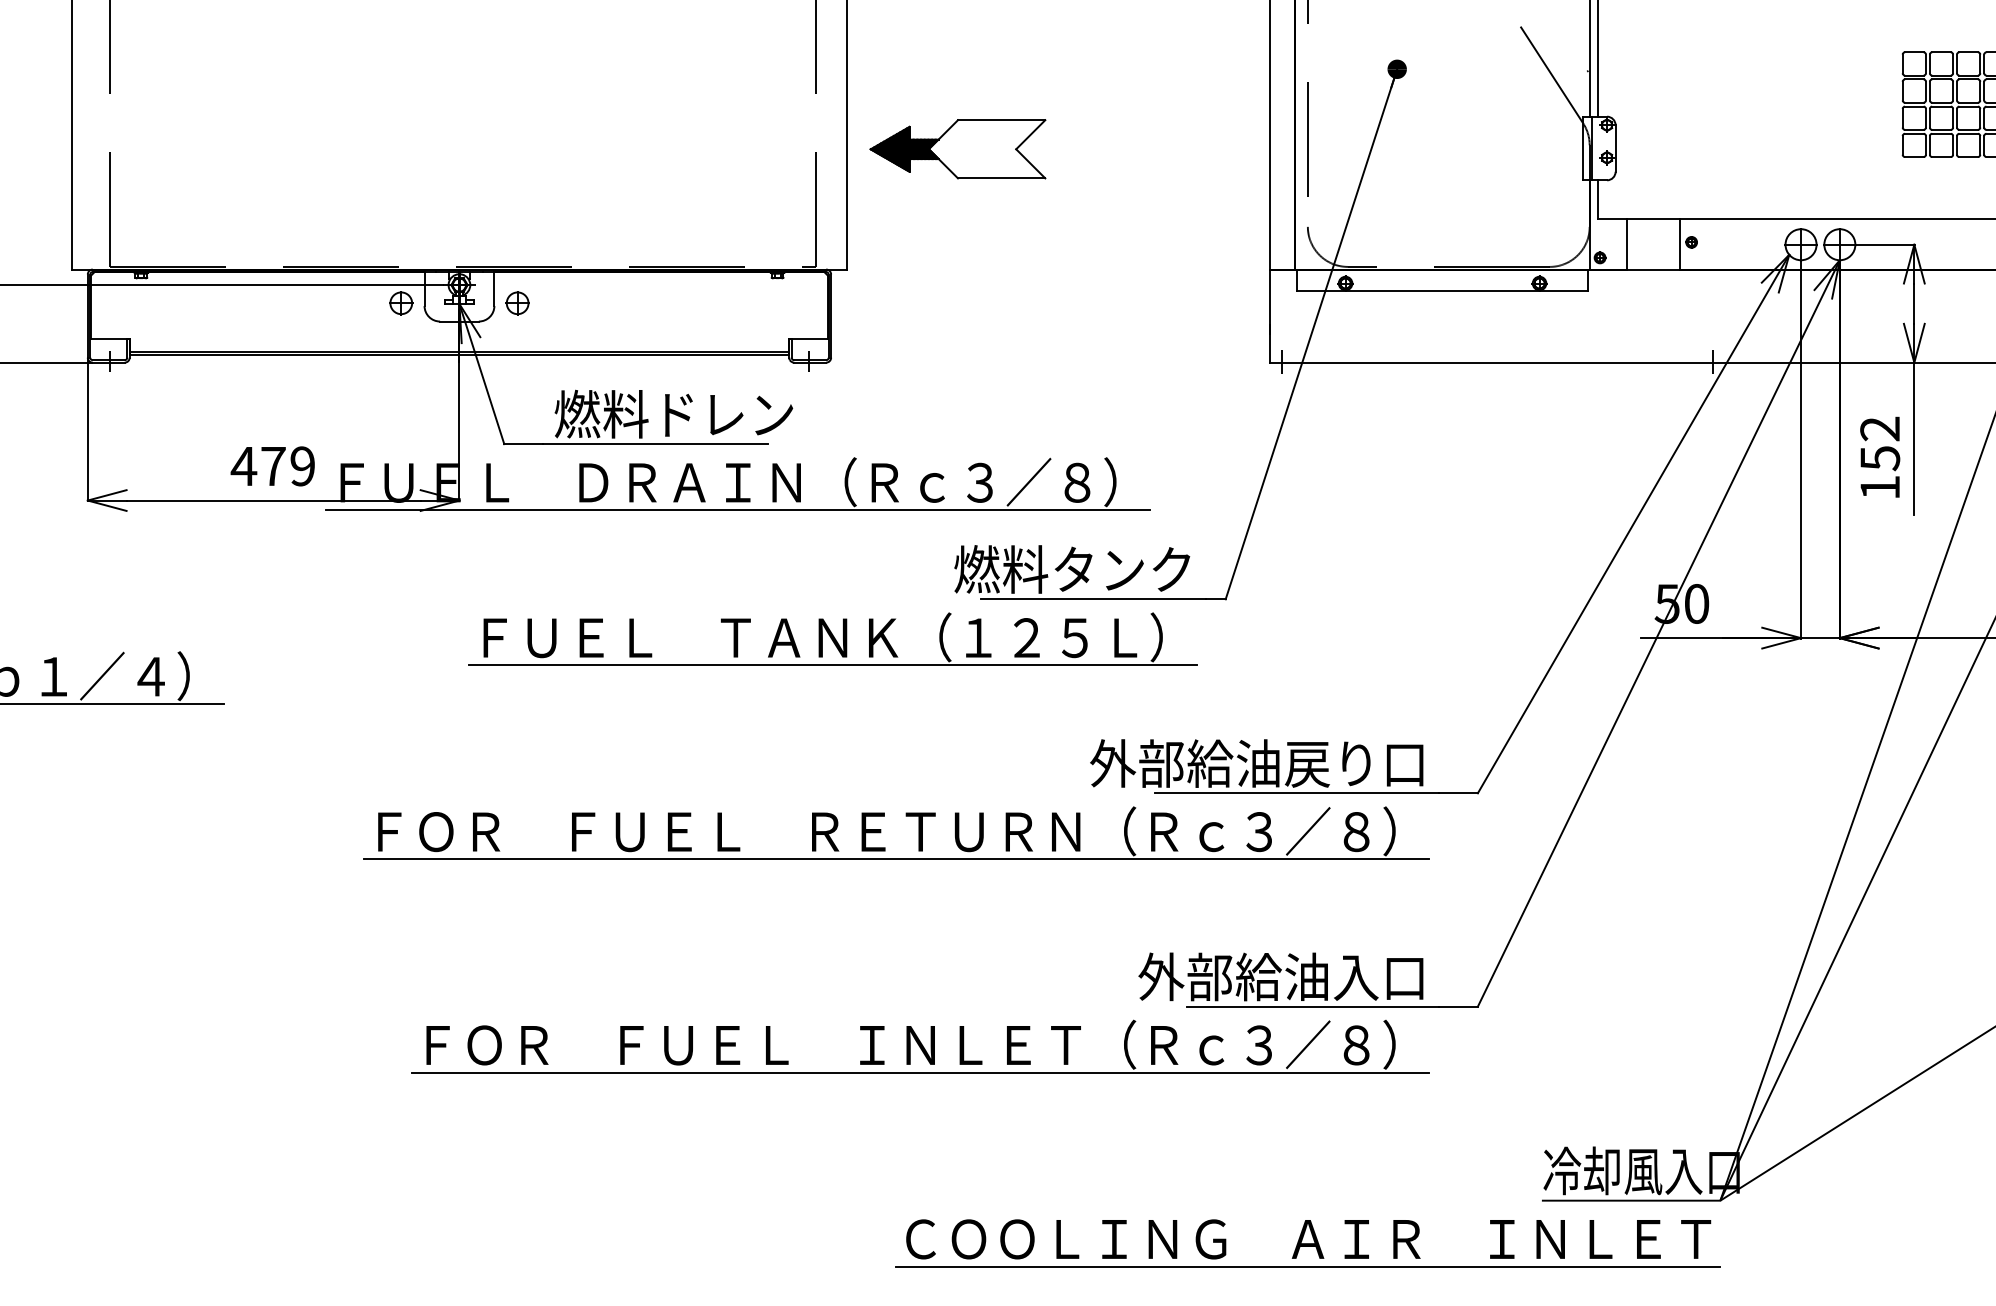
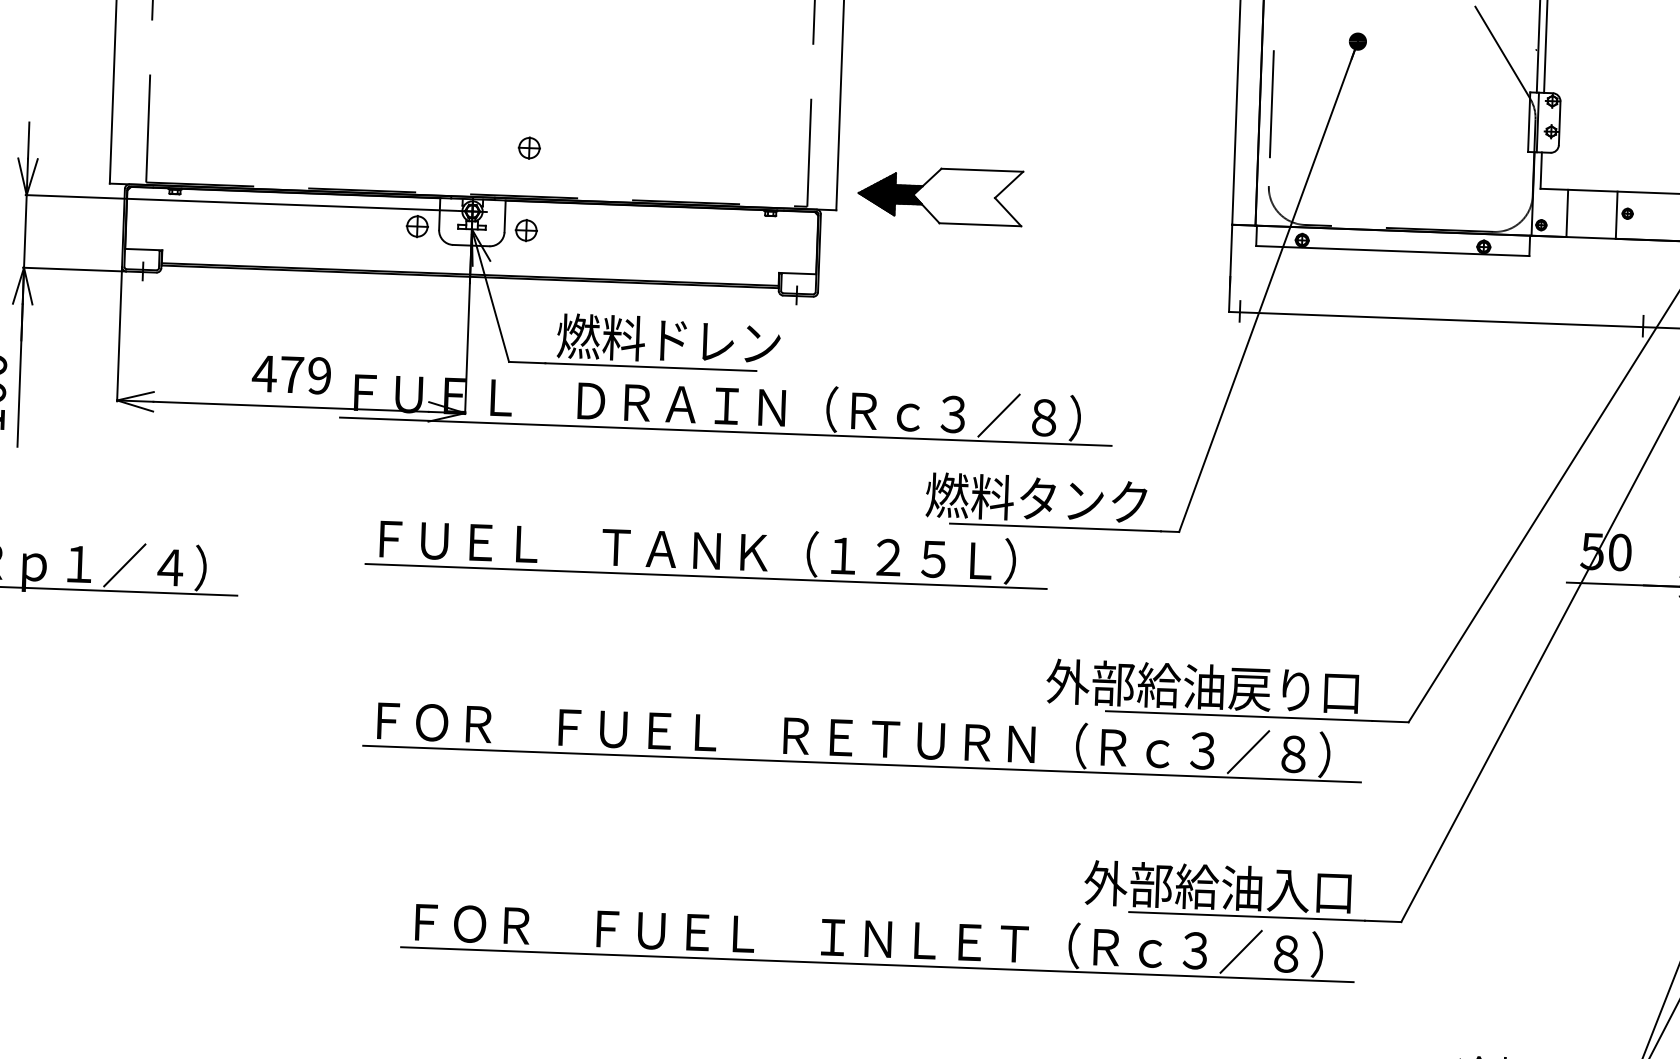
part: (957, 149) -> (940, 196), moved
part: (517, 215) -> (529, 148), added
part: (832, 638) -> (706, 551), moved

